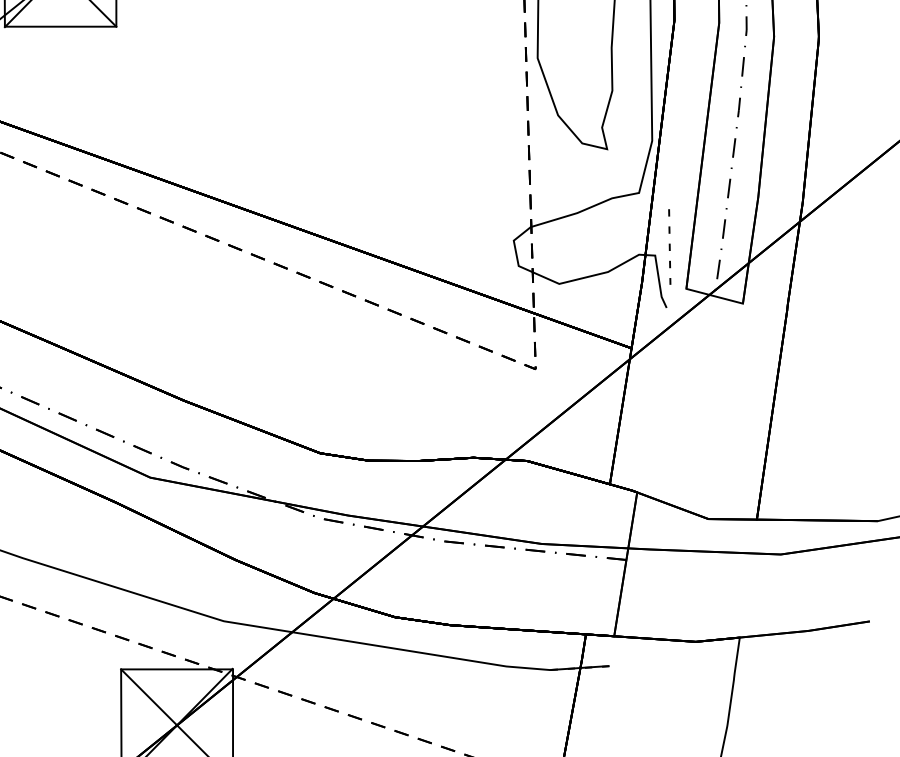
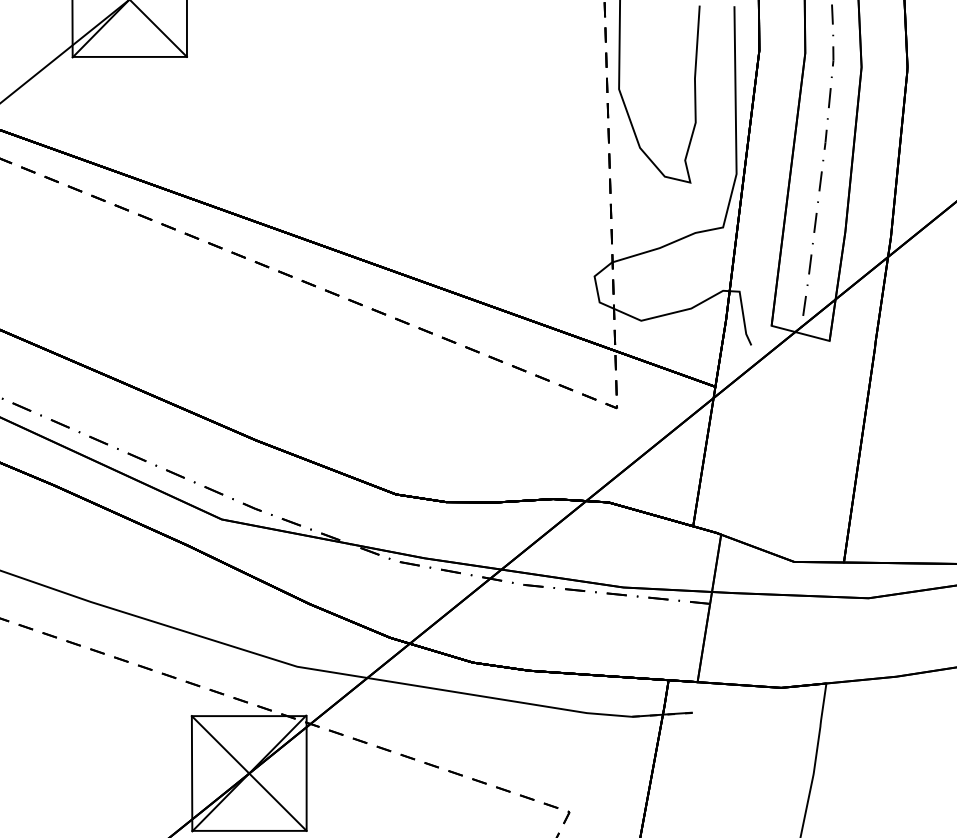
line: (669, 246) -> (754, 282), removed

